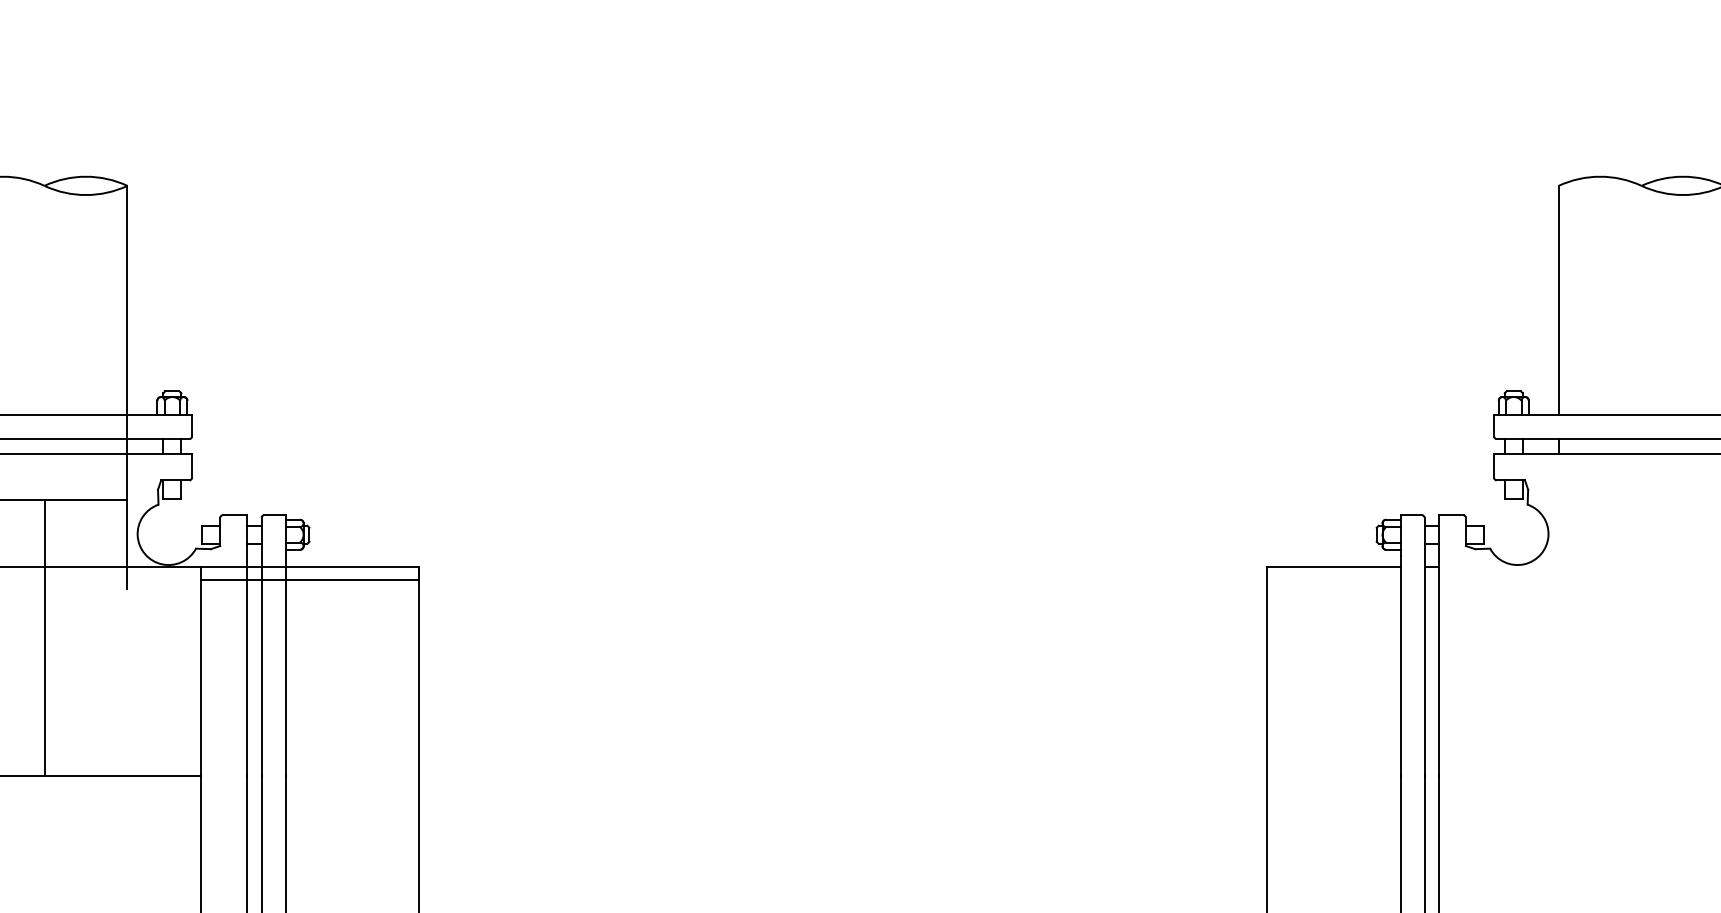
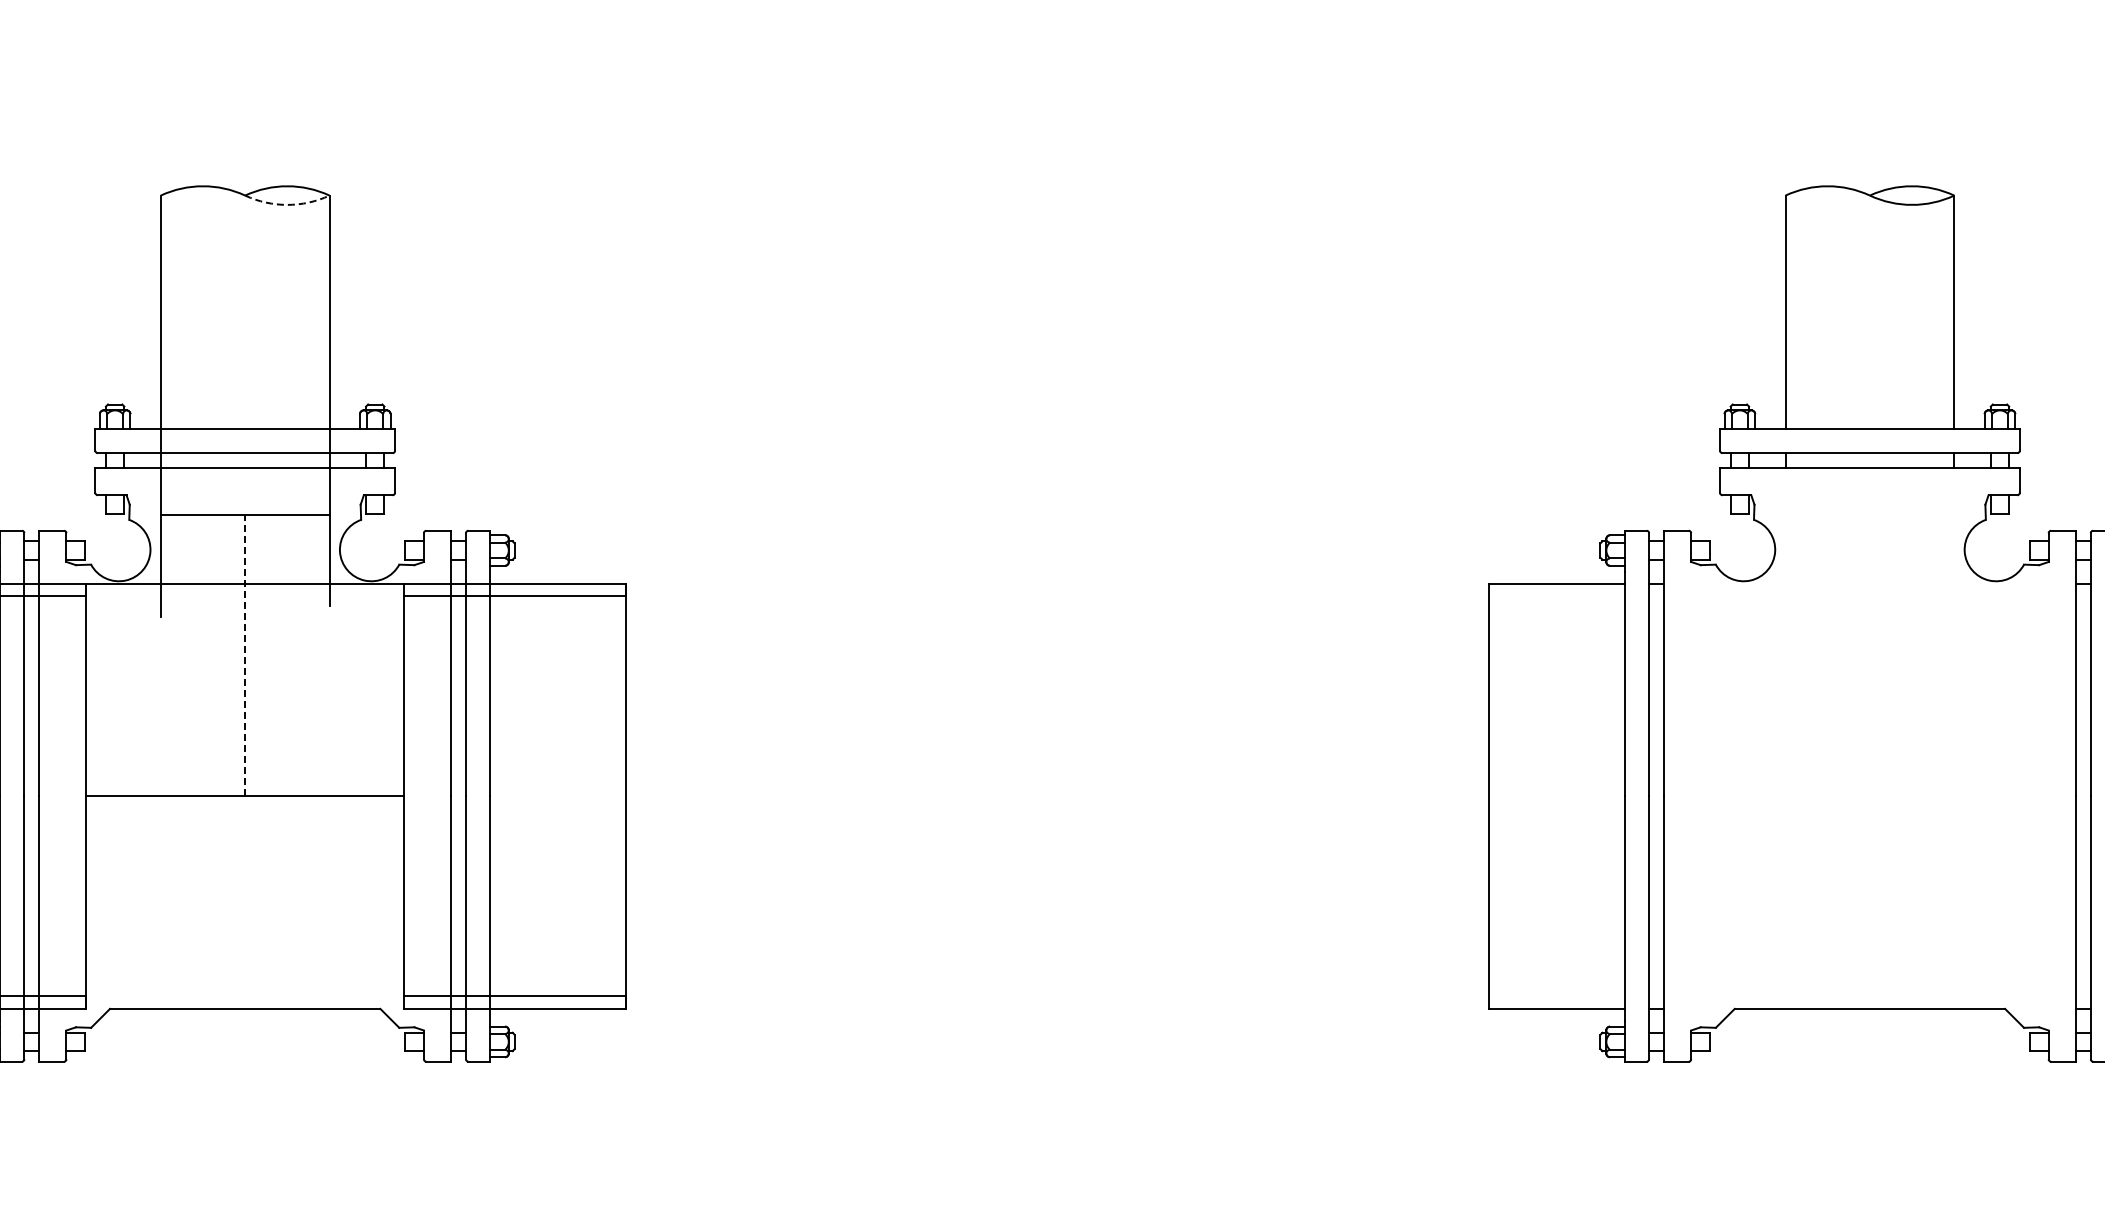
arc: (86, 194) -> (287, 204), solid -> dashed
line: (44, 637) -> (245, 655), solid -> dashed

